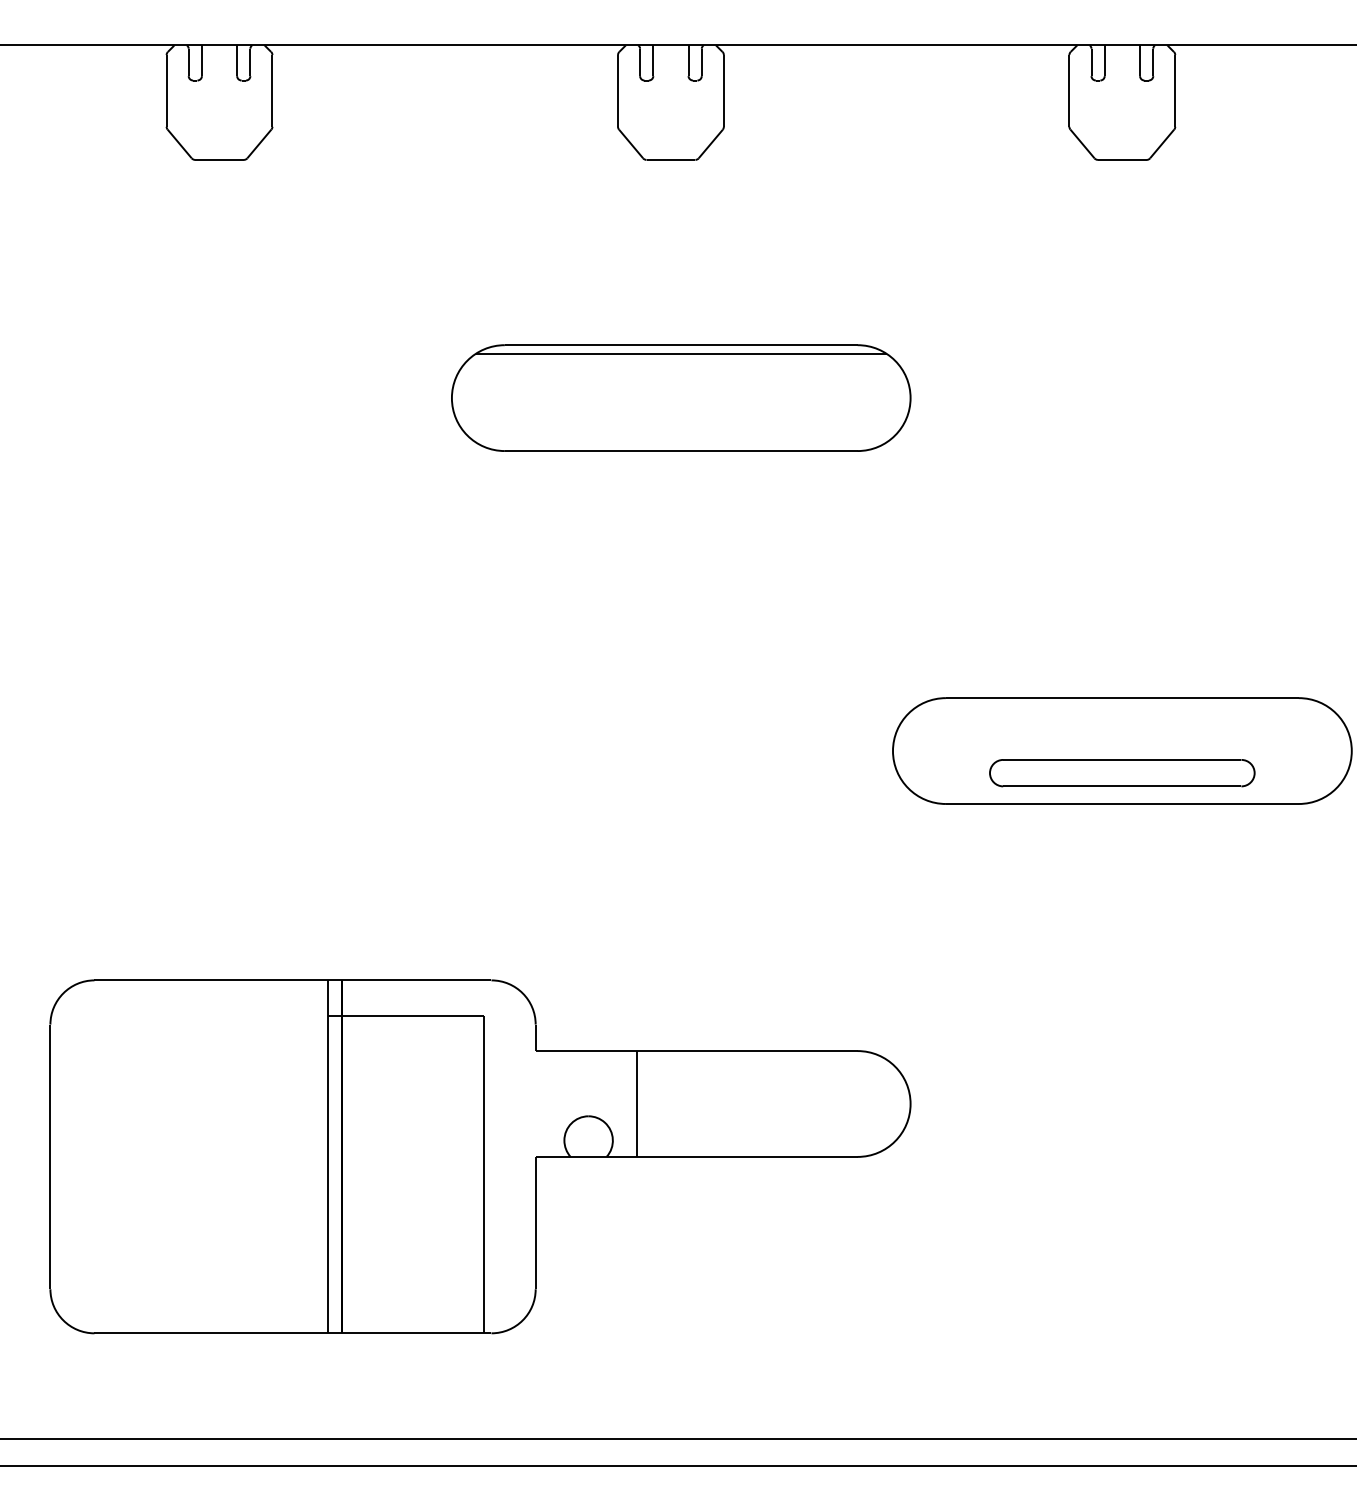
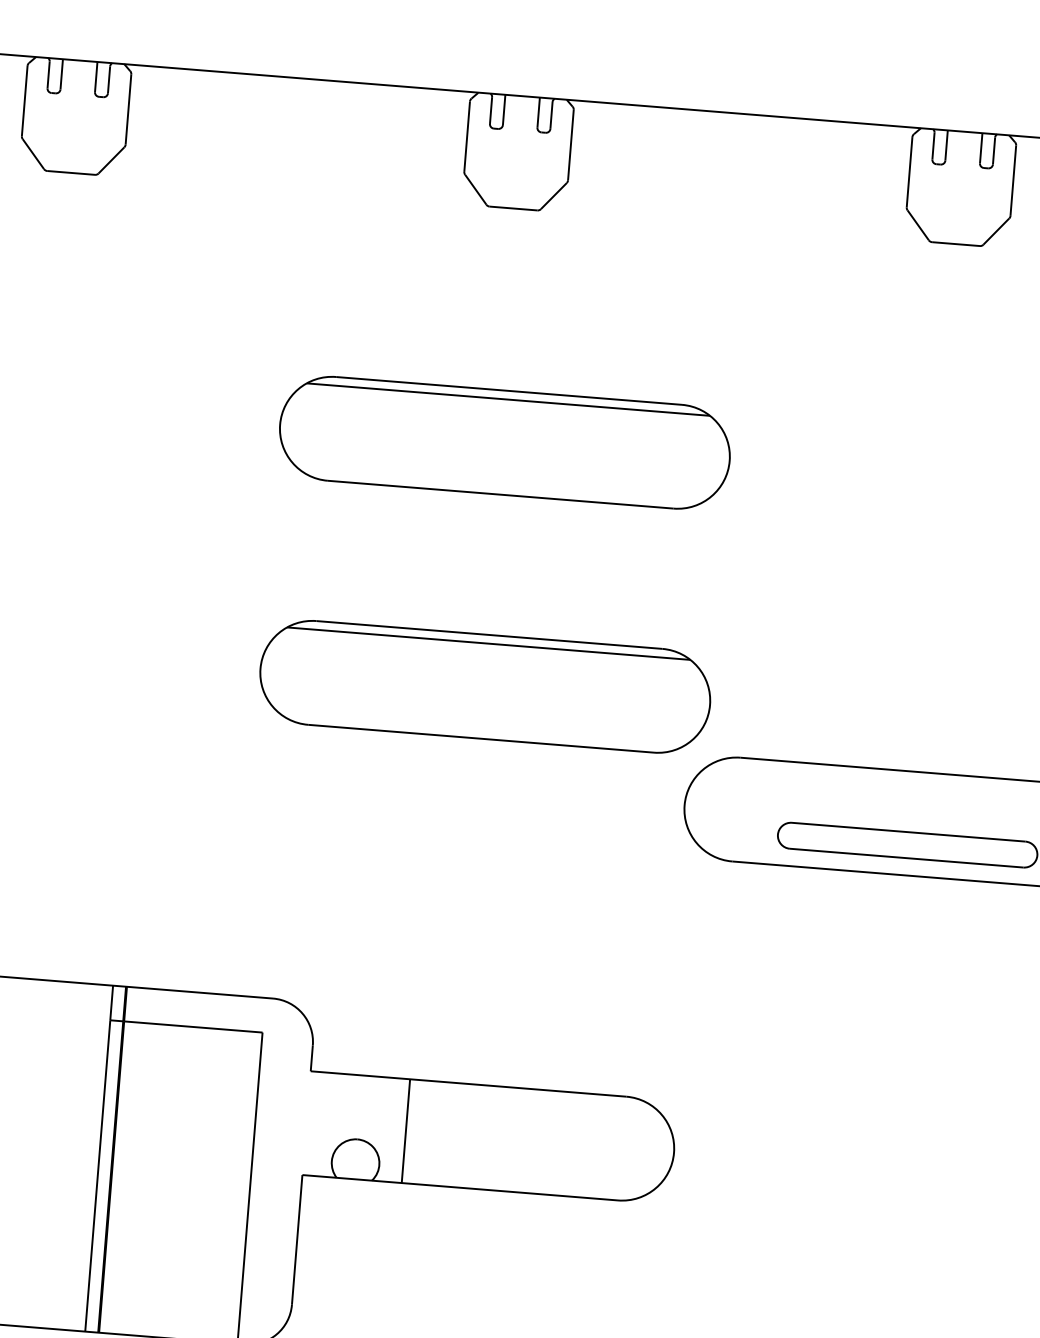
part: (681, 646) -> (485, 686), added

